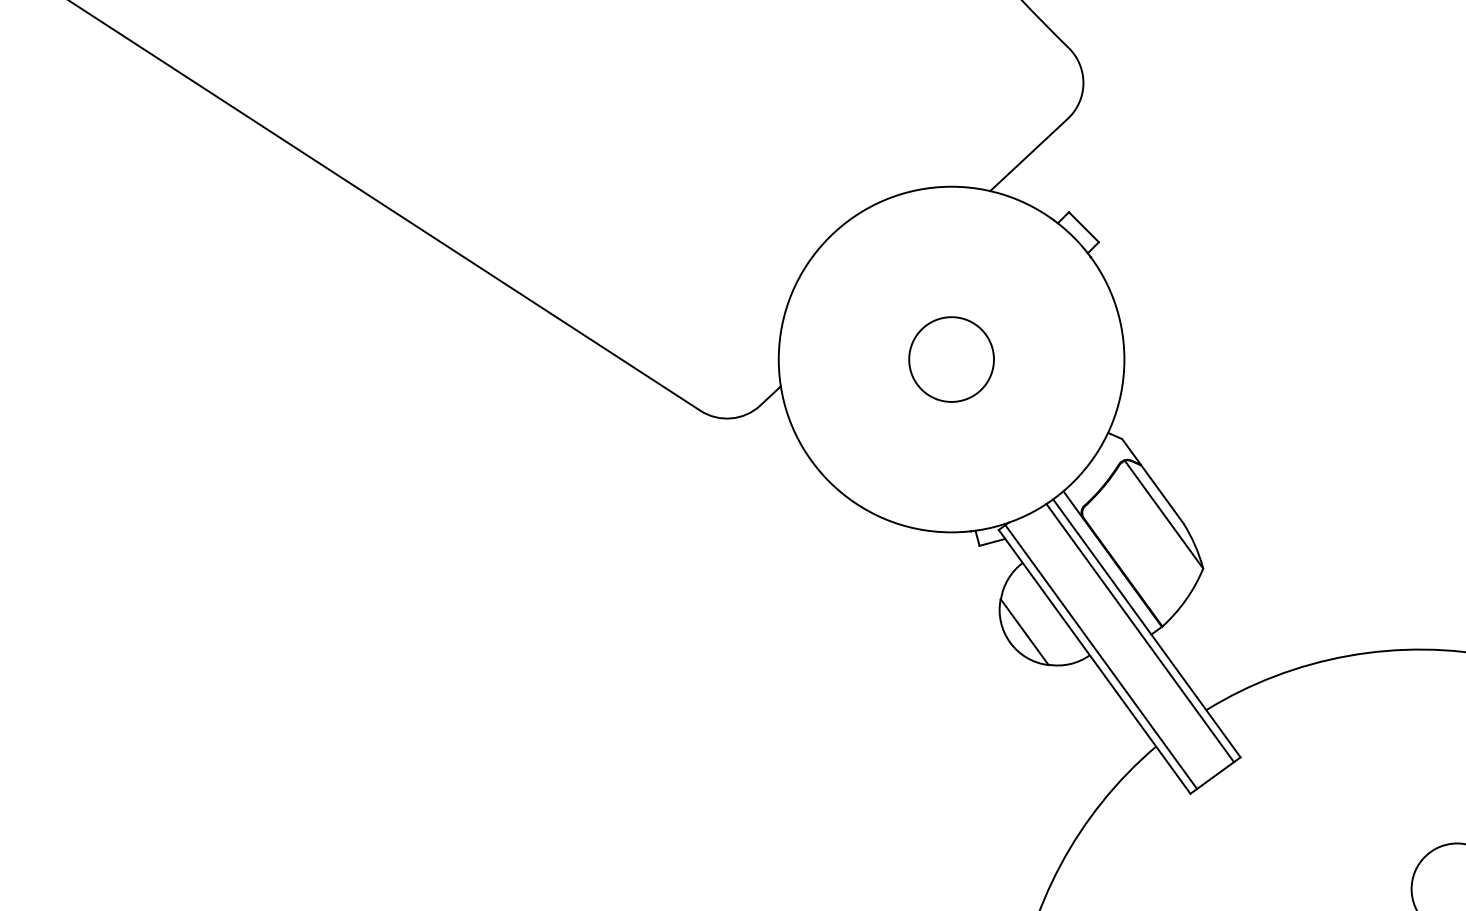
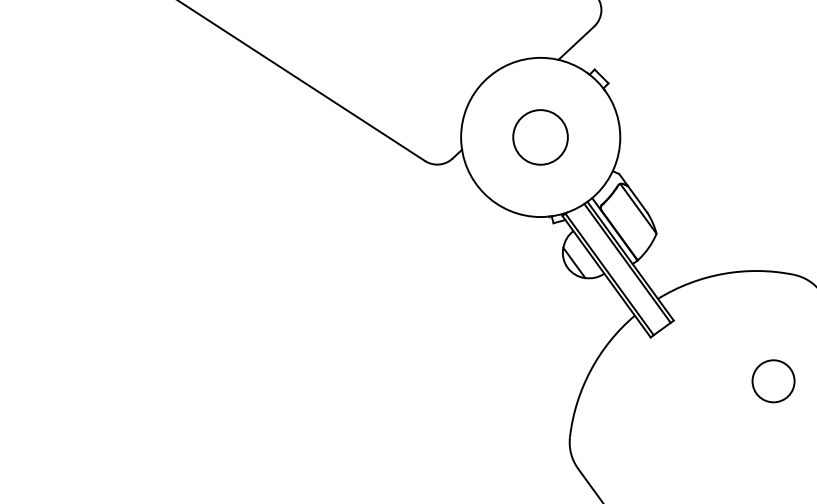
circle: (951, 359) -> (540, 137), size x1.4

